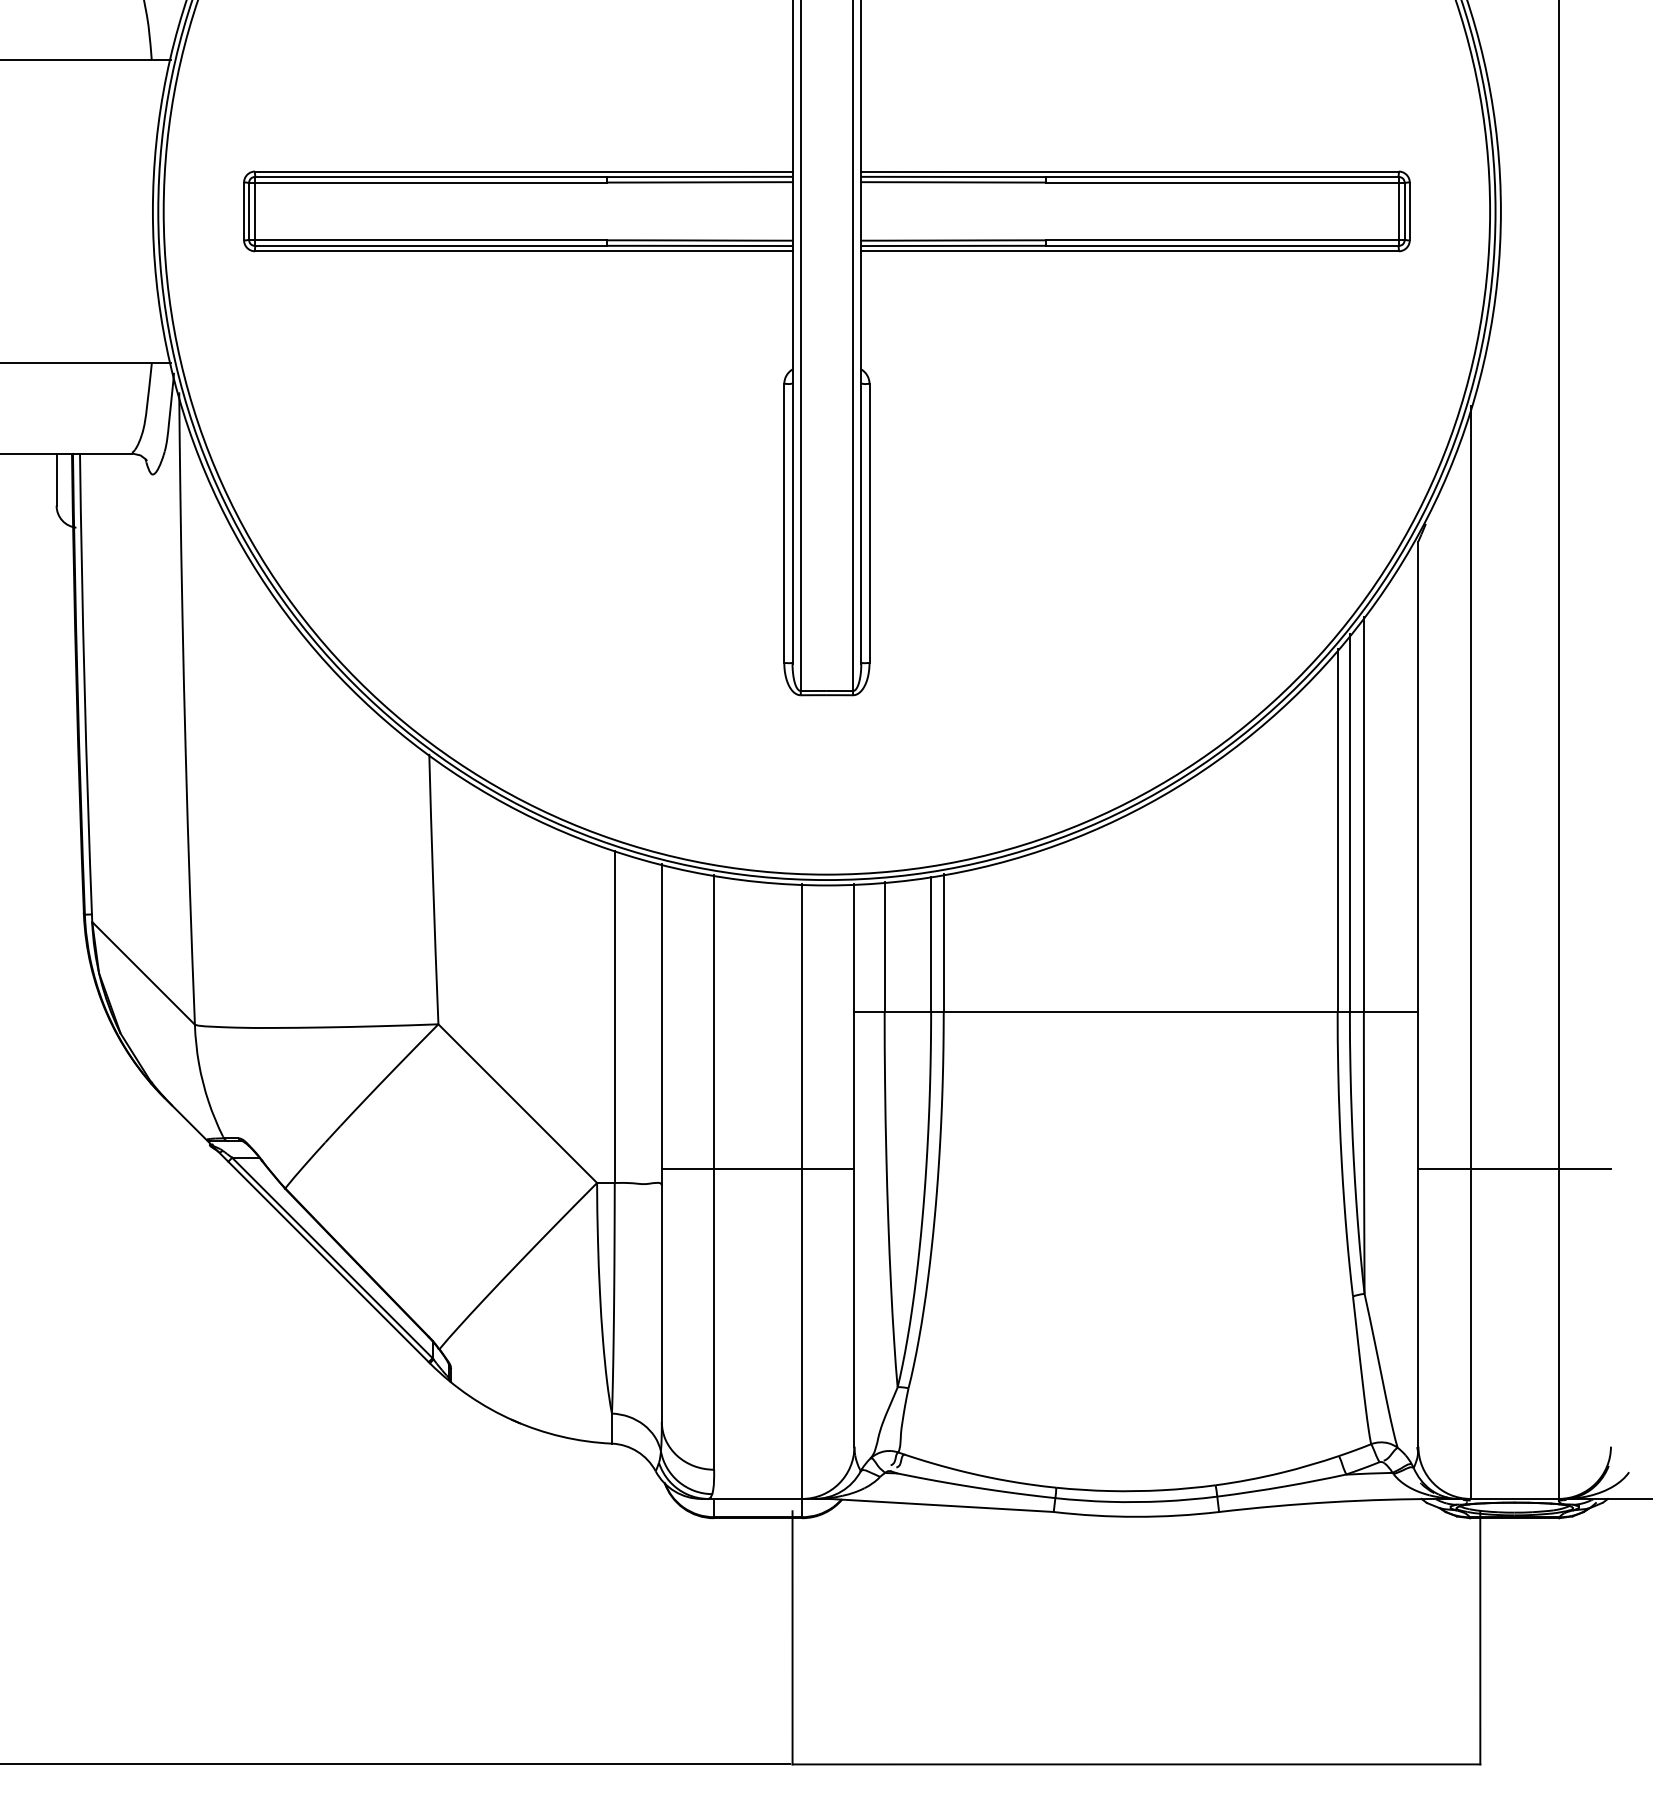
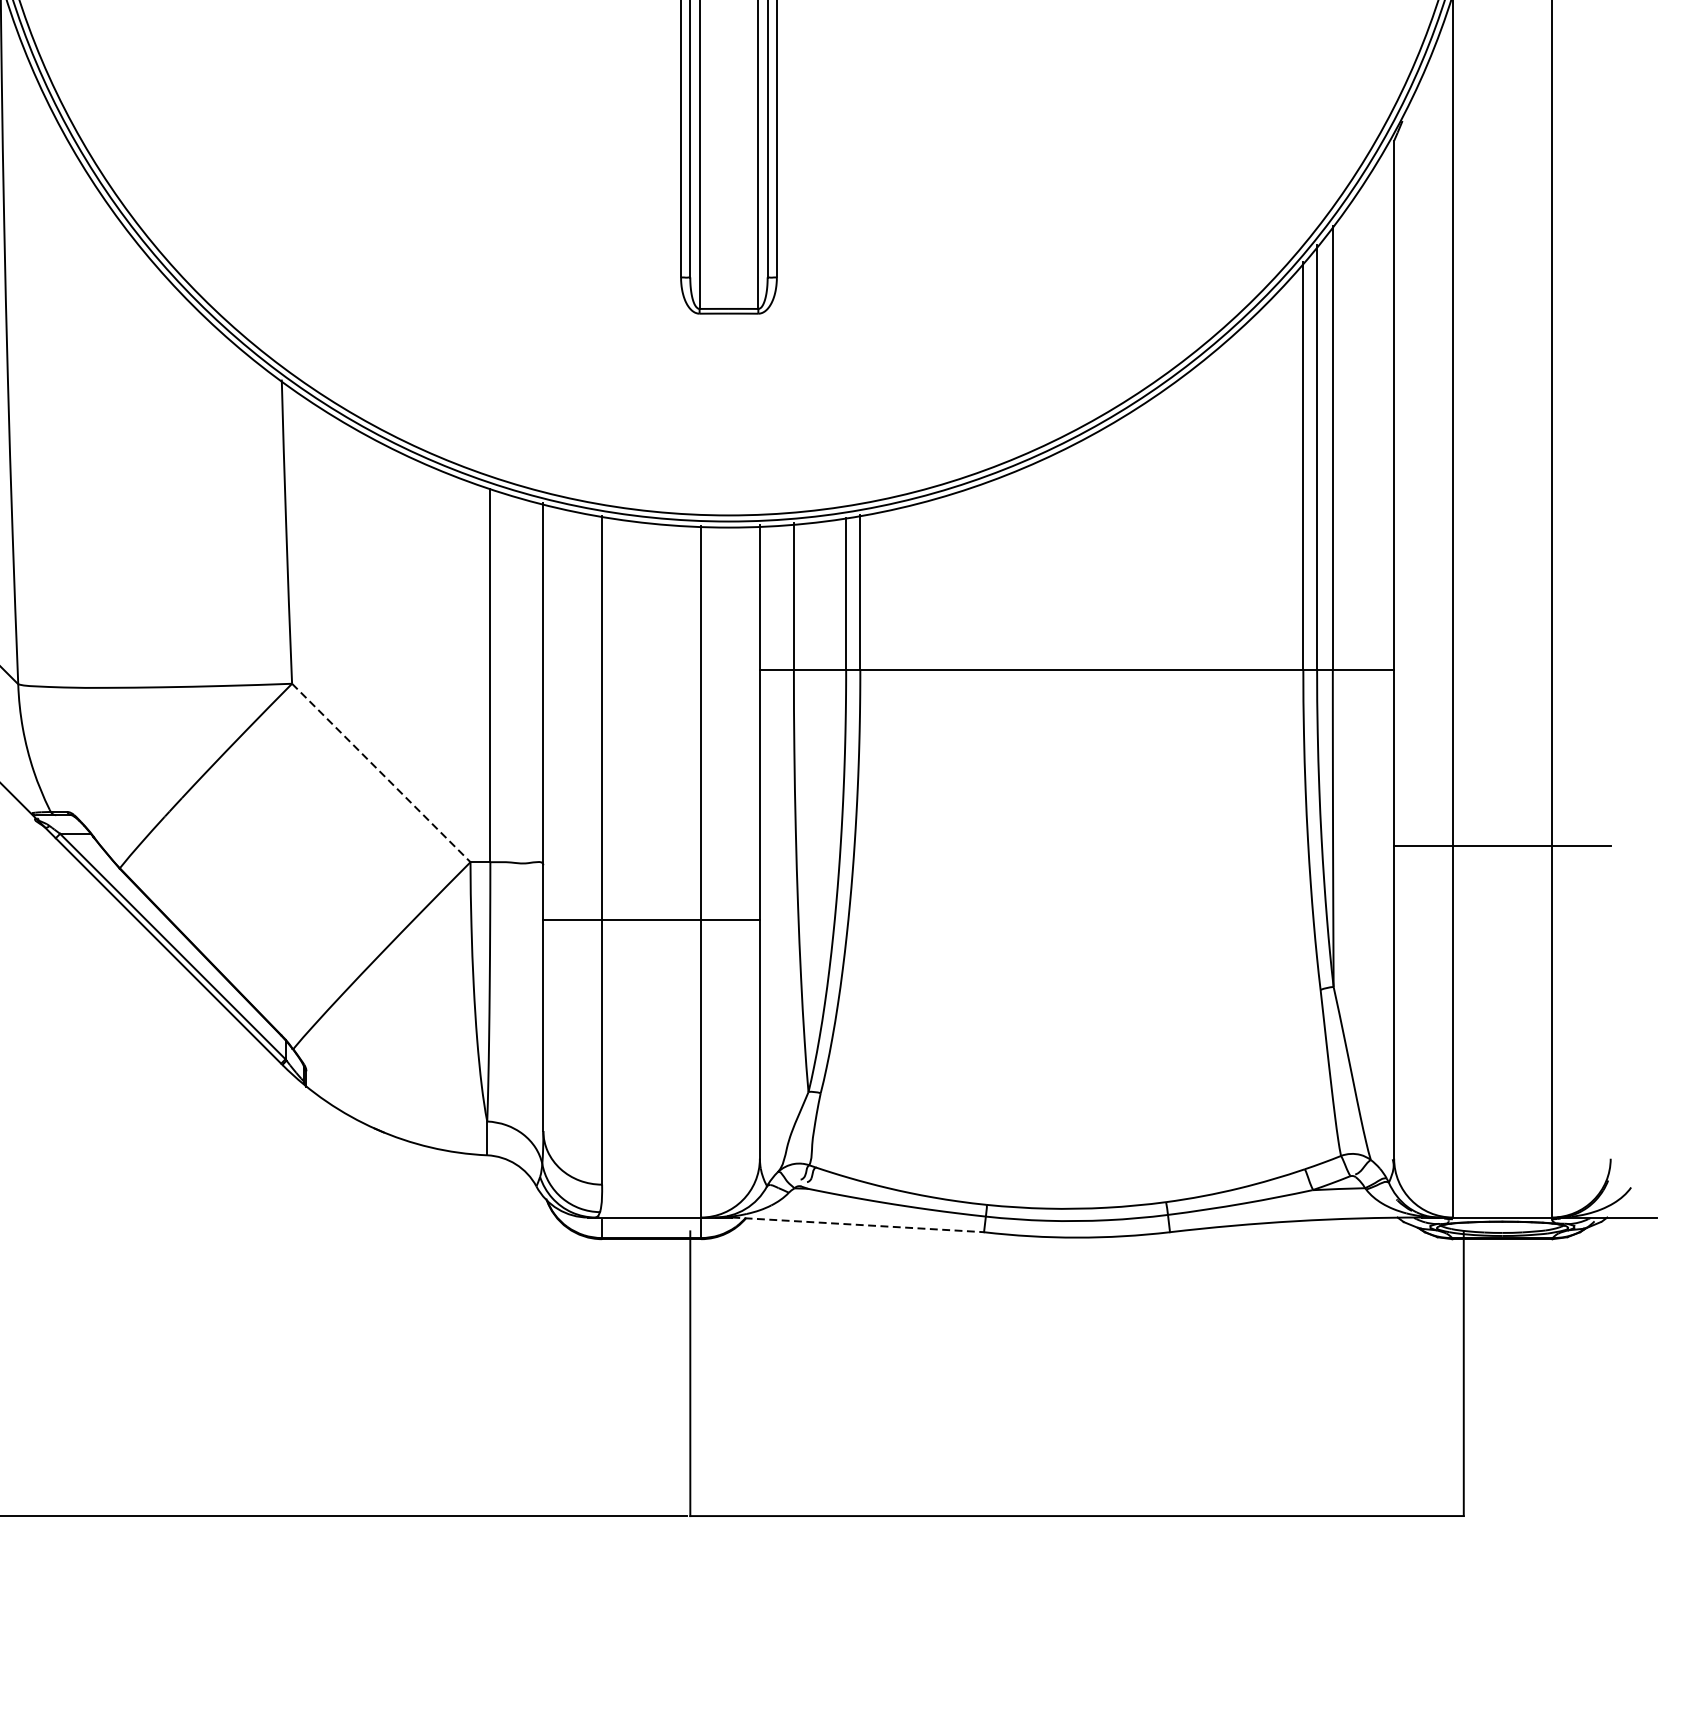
line: (518, 1104) -> (382, 773), solid -> dashed
line: (757, 1168) -> (650, 920), moved
line: (942, 1505) -> (858, 1224), solid -> dashed

